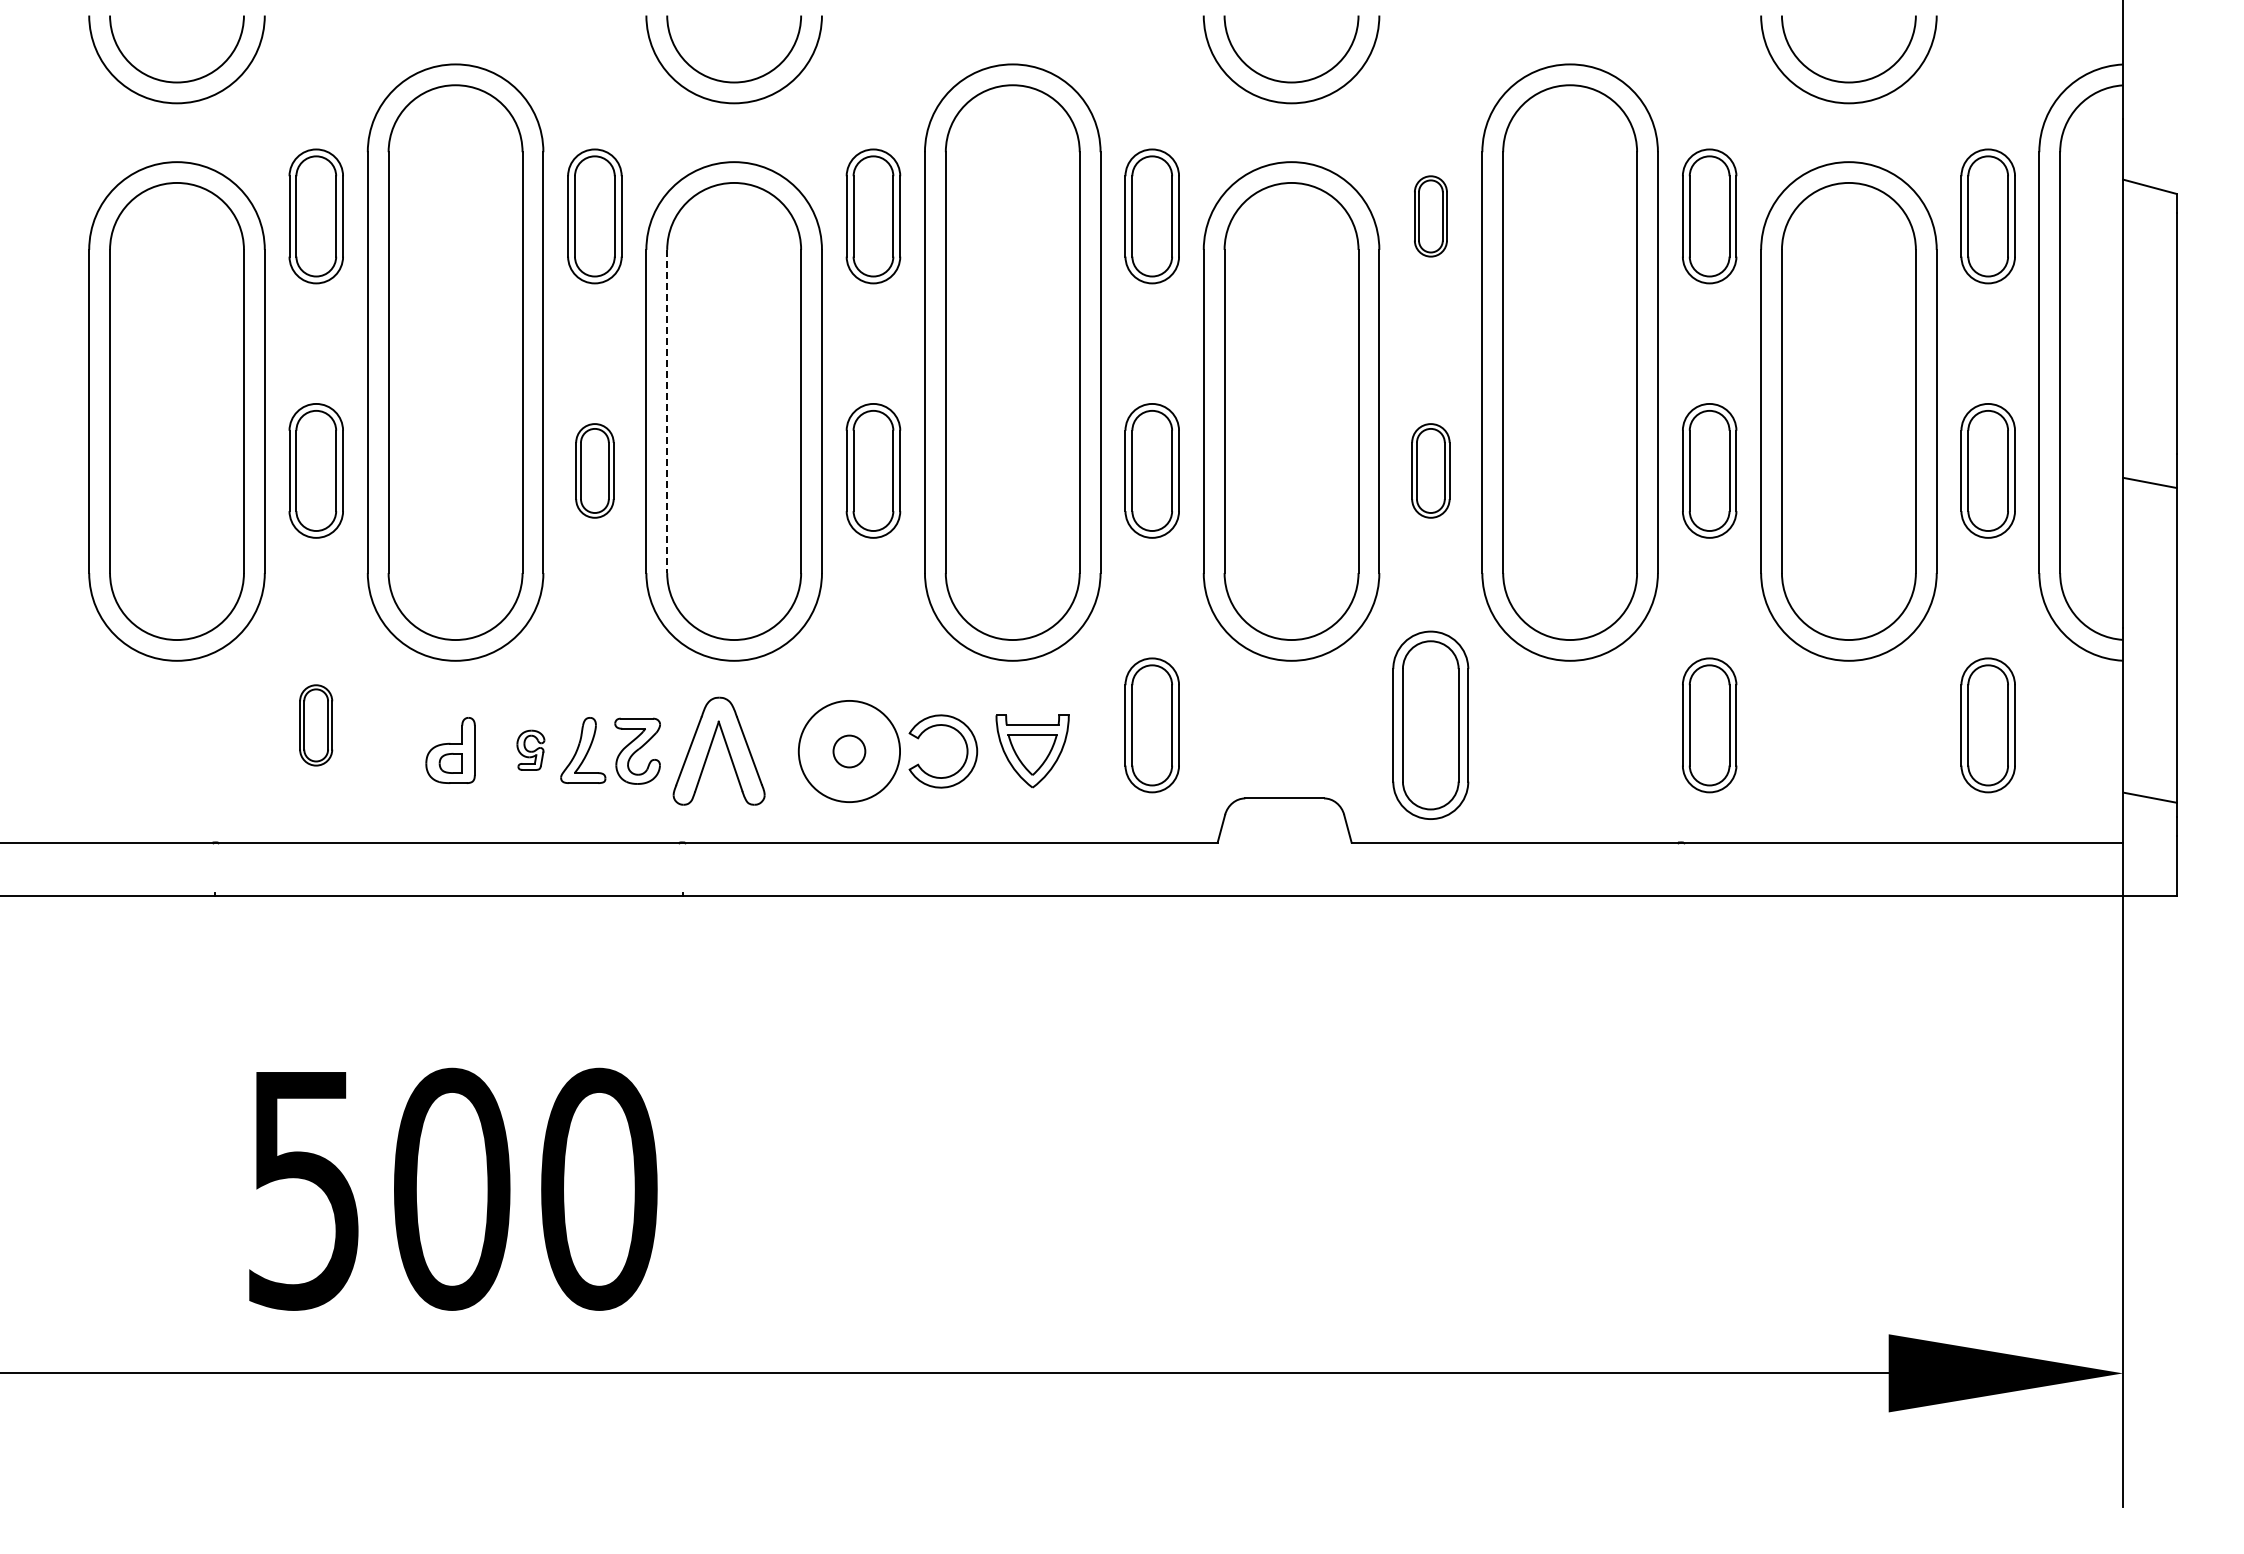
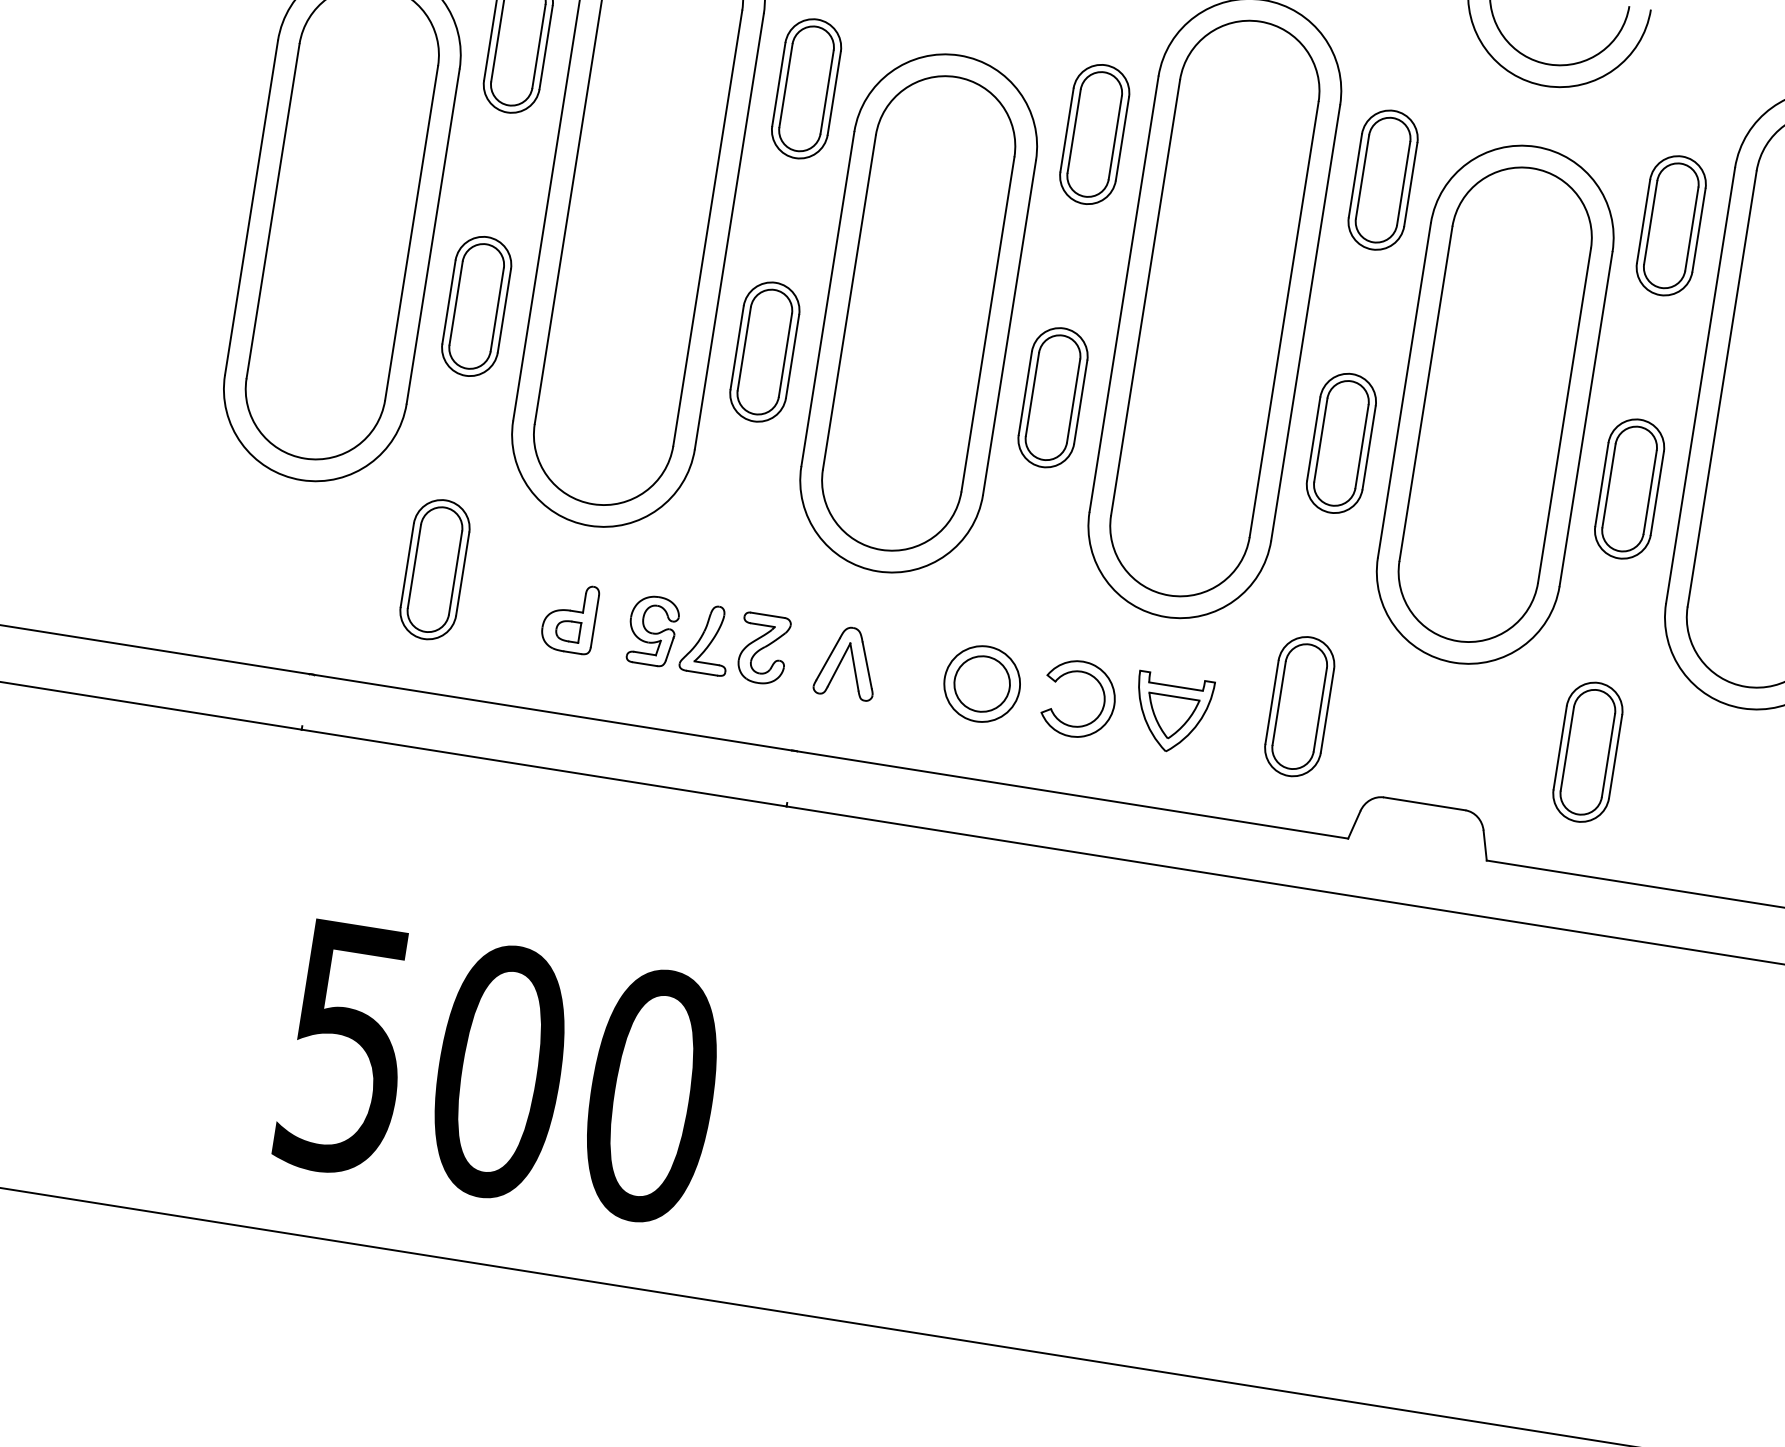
part: (1430, 216) -> (1670, 225), size x1.67
line: (667, 411) -> (849, 302), dashed -> solid
part: (594, 470) -> (764, 351), size x1.43
part: (1430, 470) -> (1629, 488), size x1.43
part: (315, 725) -> (434, 569), size x1.67
part: (1430, 725) -> (1587, 752), size x0.71
part: (530, 749) -> (652, 629), size x1.67
part: (719, 751) -> (847, 662), size x0.62
circle: (848, 751) -> (981, 683), size x1.67
circle: (849, 751) -> (982, 684), size x0.71

